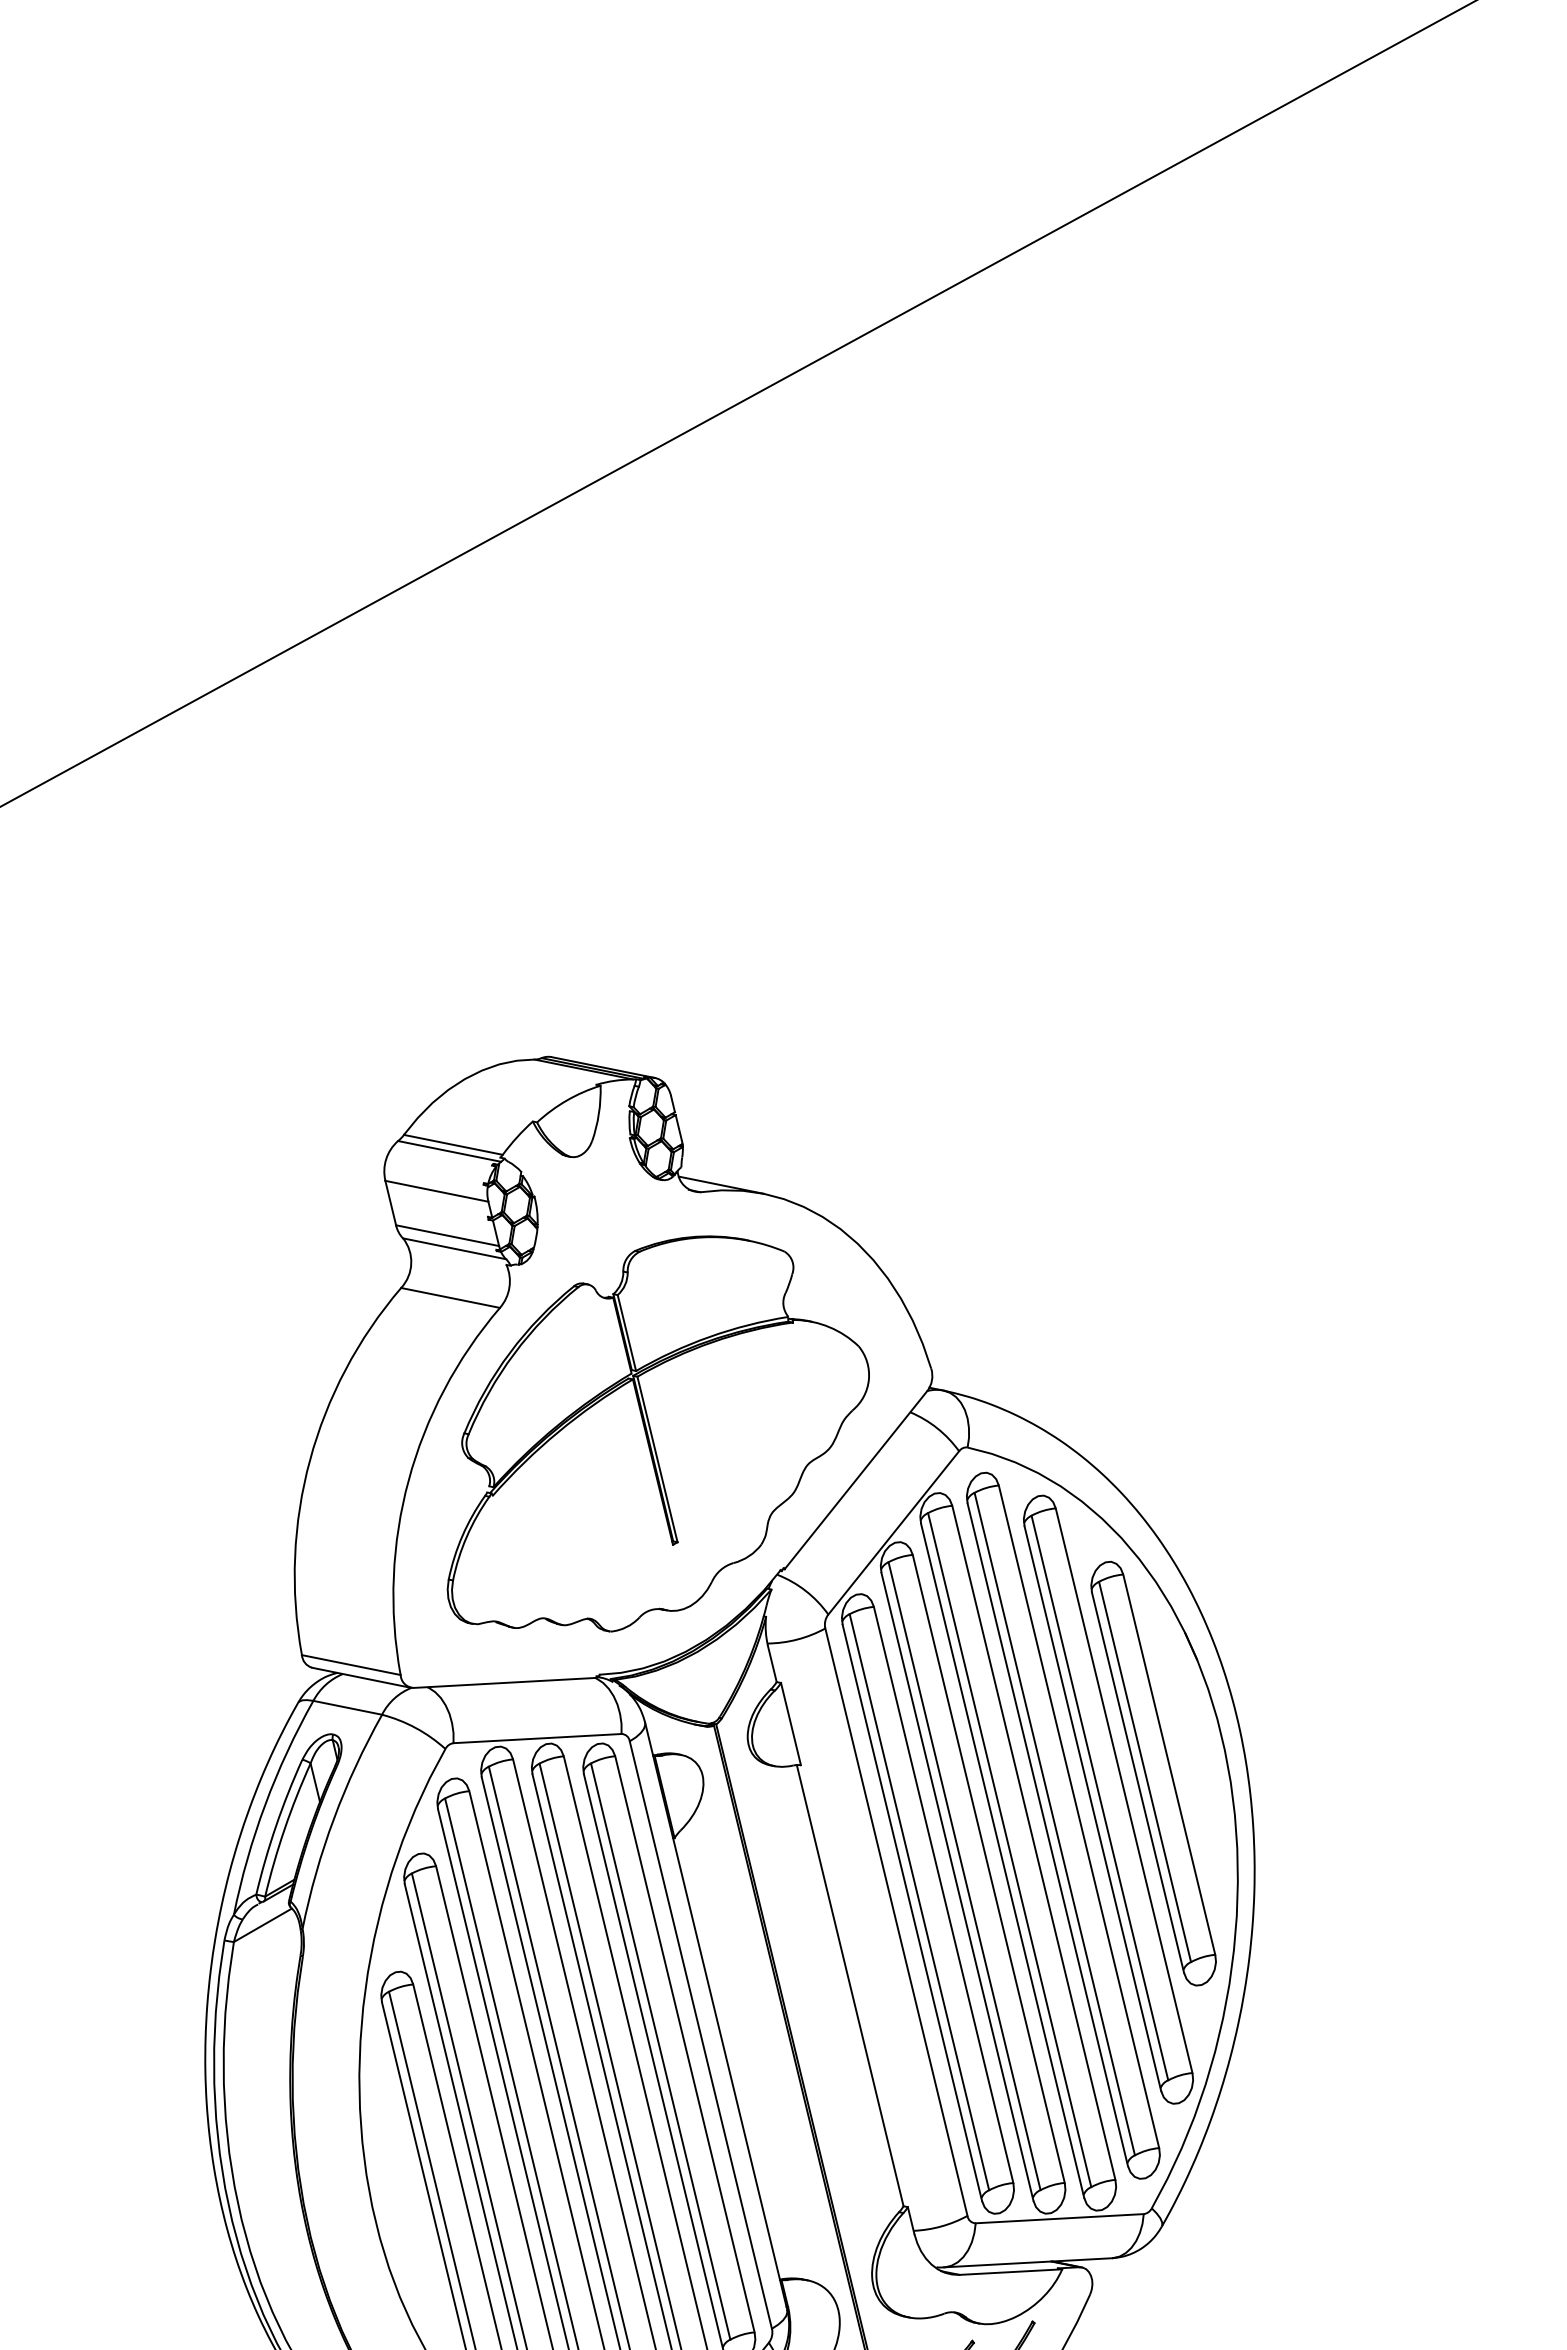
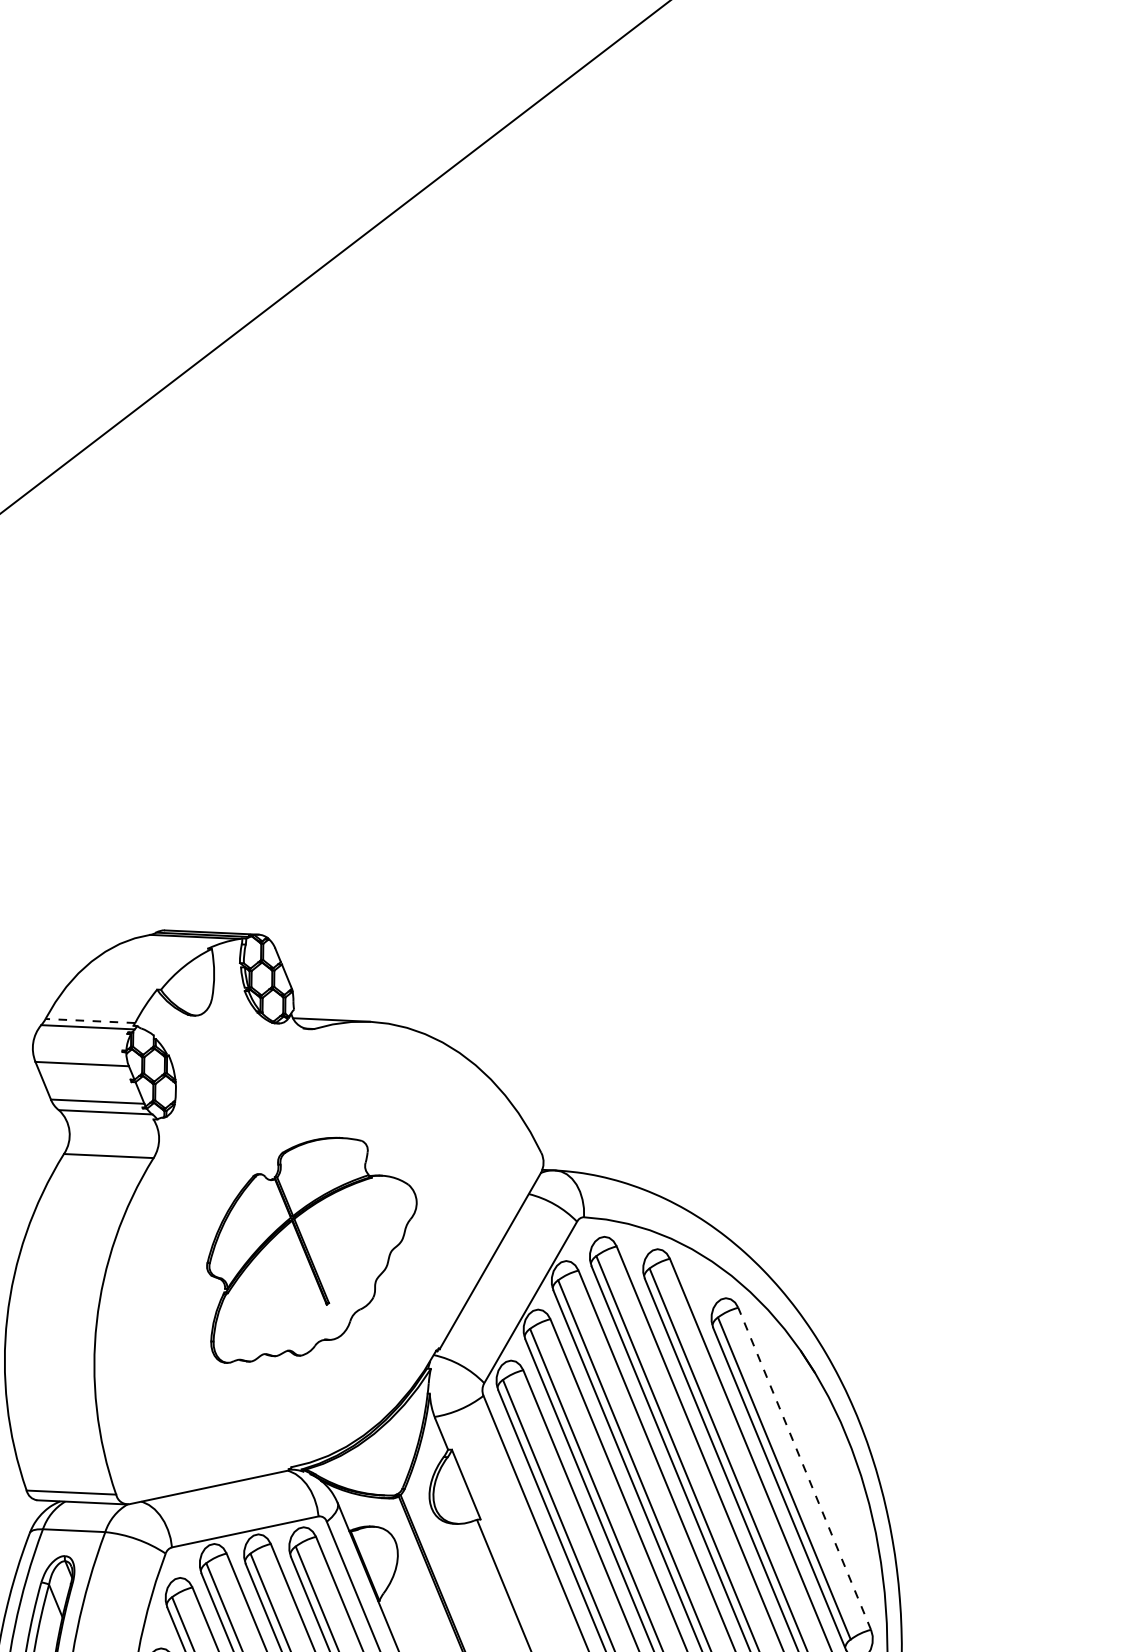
line: (452, 1144) -> (89, 1020), solid -> dashed
part: (657, 1433) -> (309, 1247), size x0.6
line: (1169, 1764) -> (804, 1468), solid -> dashed

